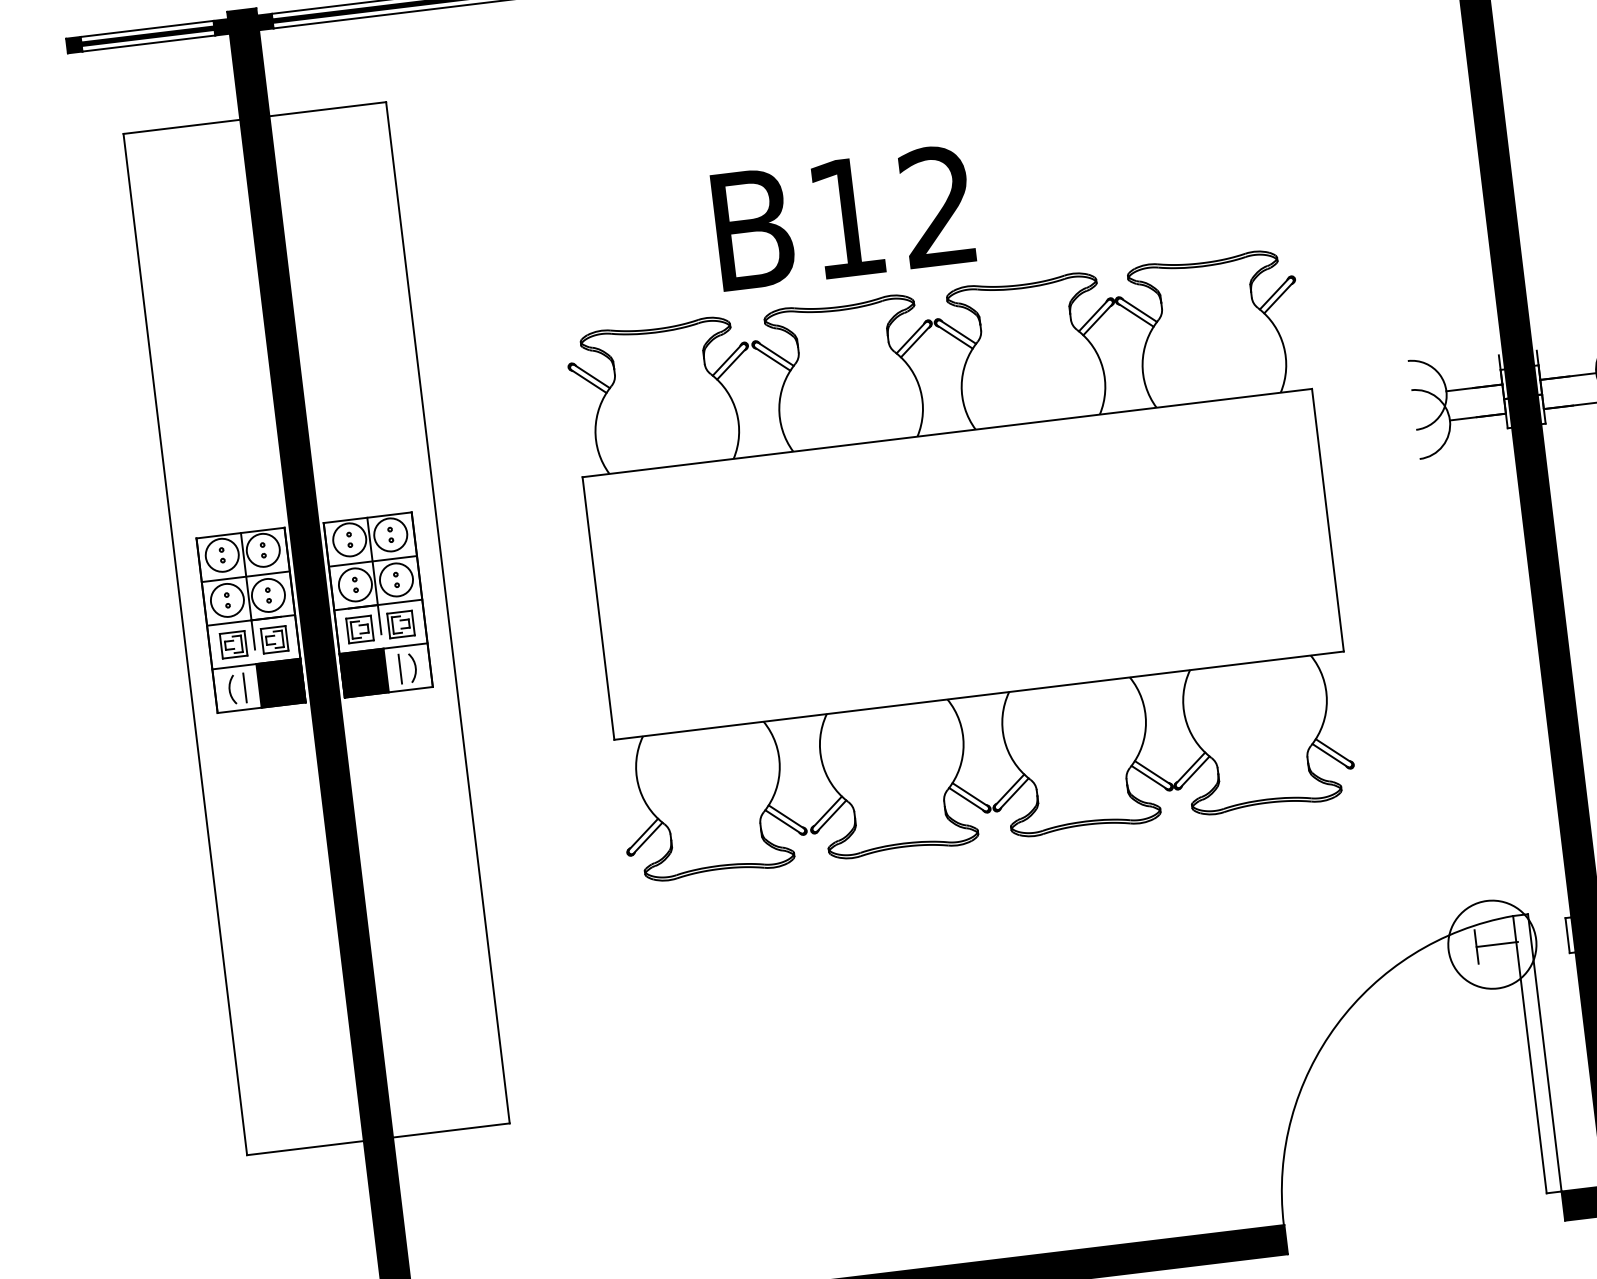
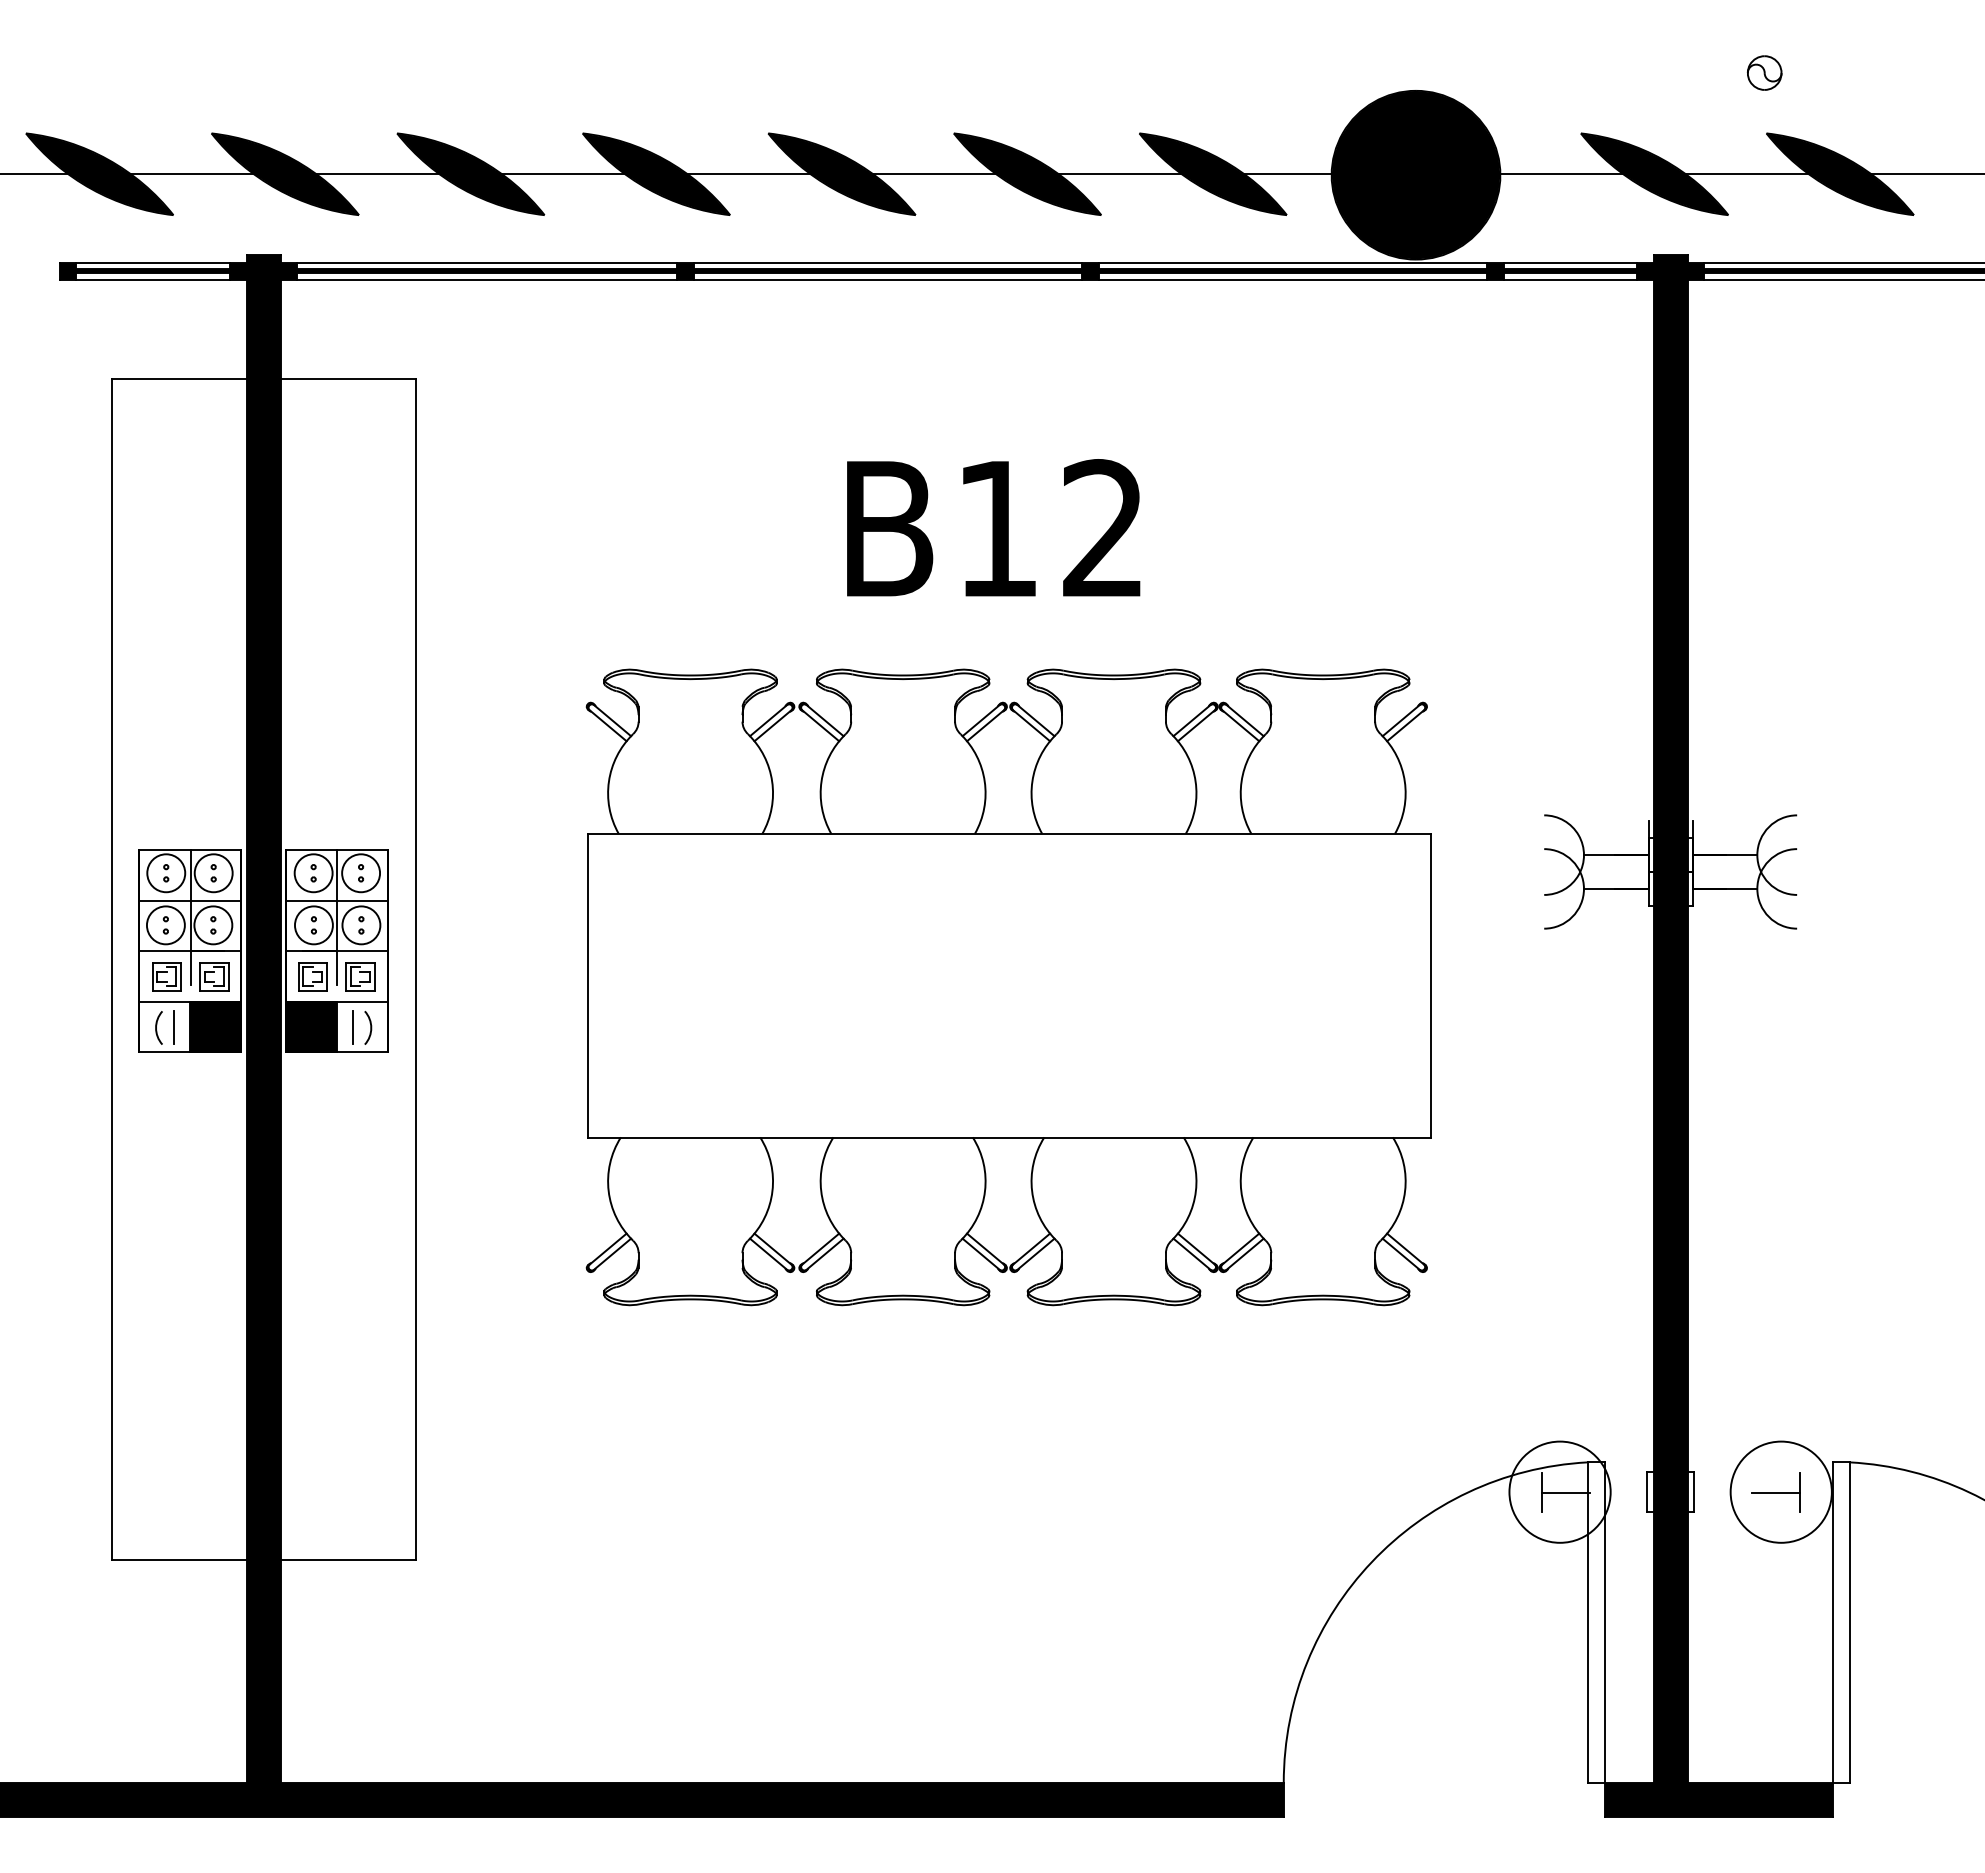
text: (843, 217) -> (993, 527), moved

